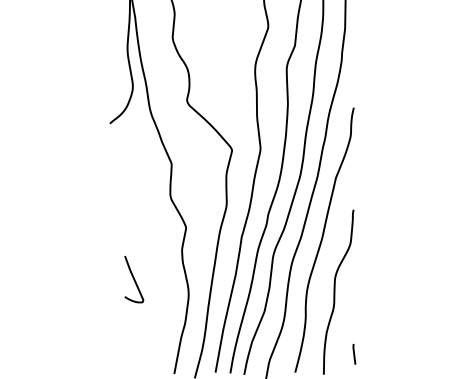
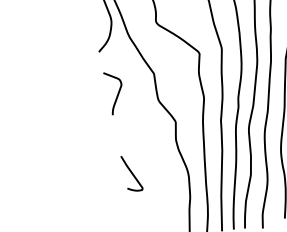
curve: (122, 178) -> (117, 93), added
curve: (134, 279) -> (132, 173), moved

